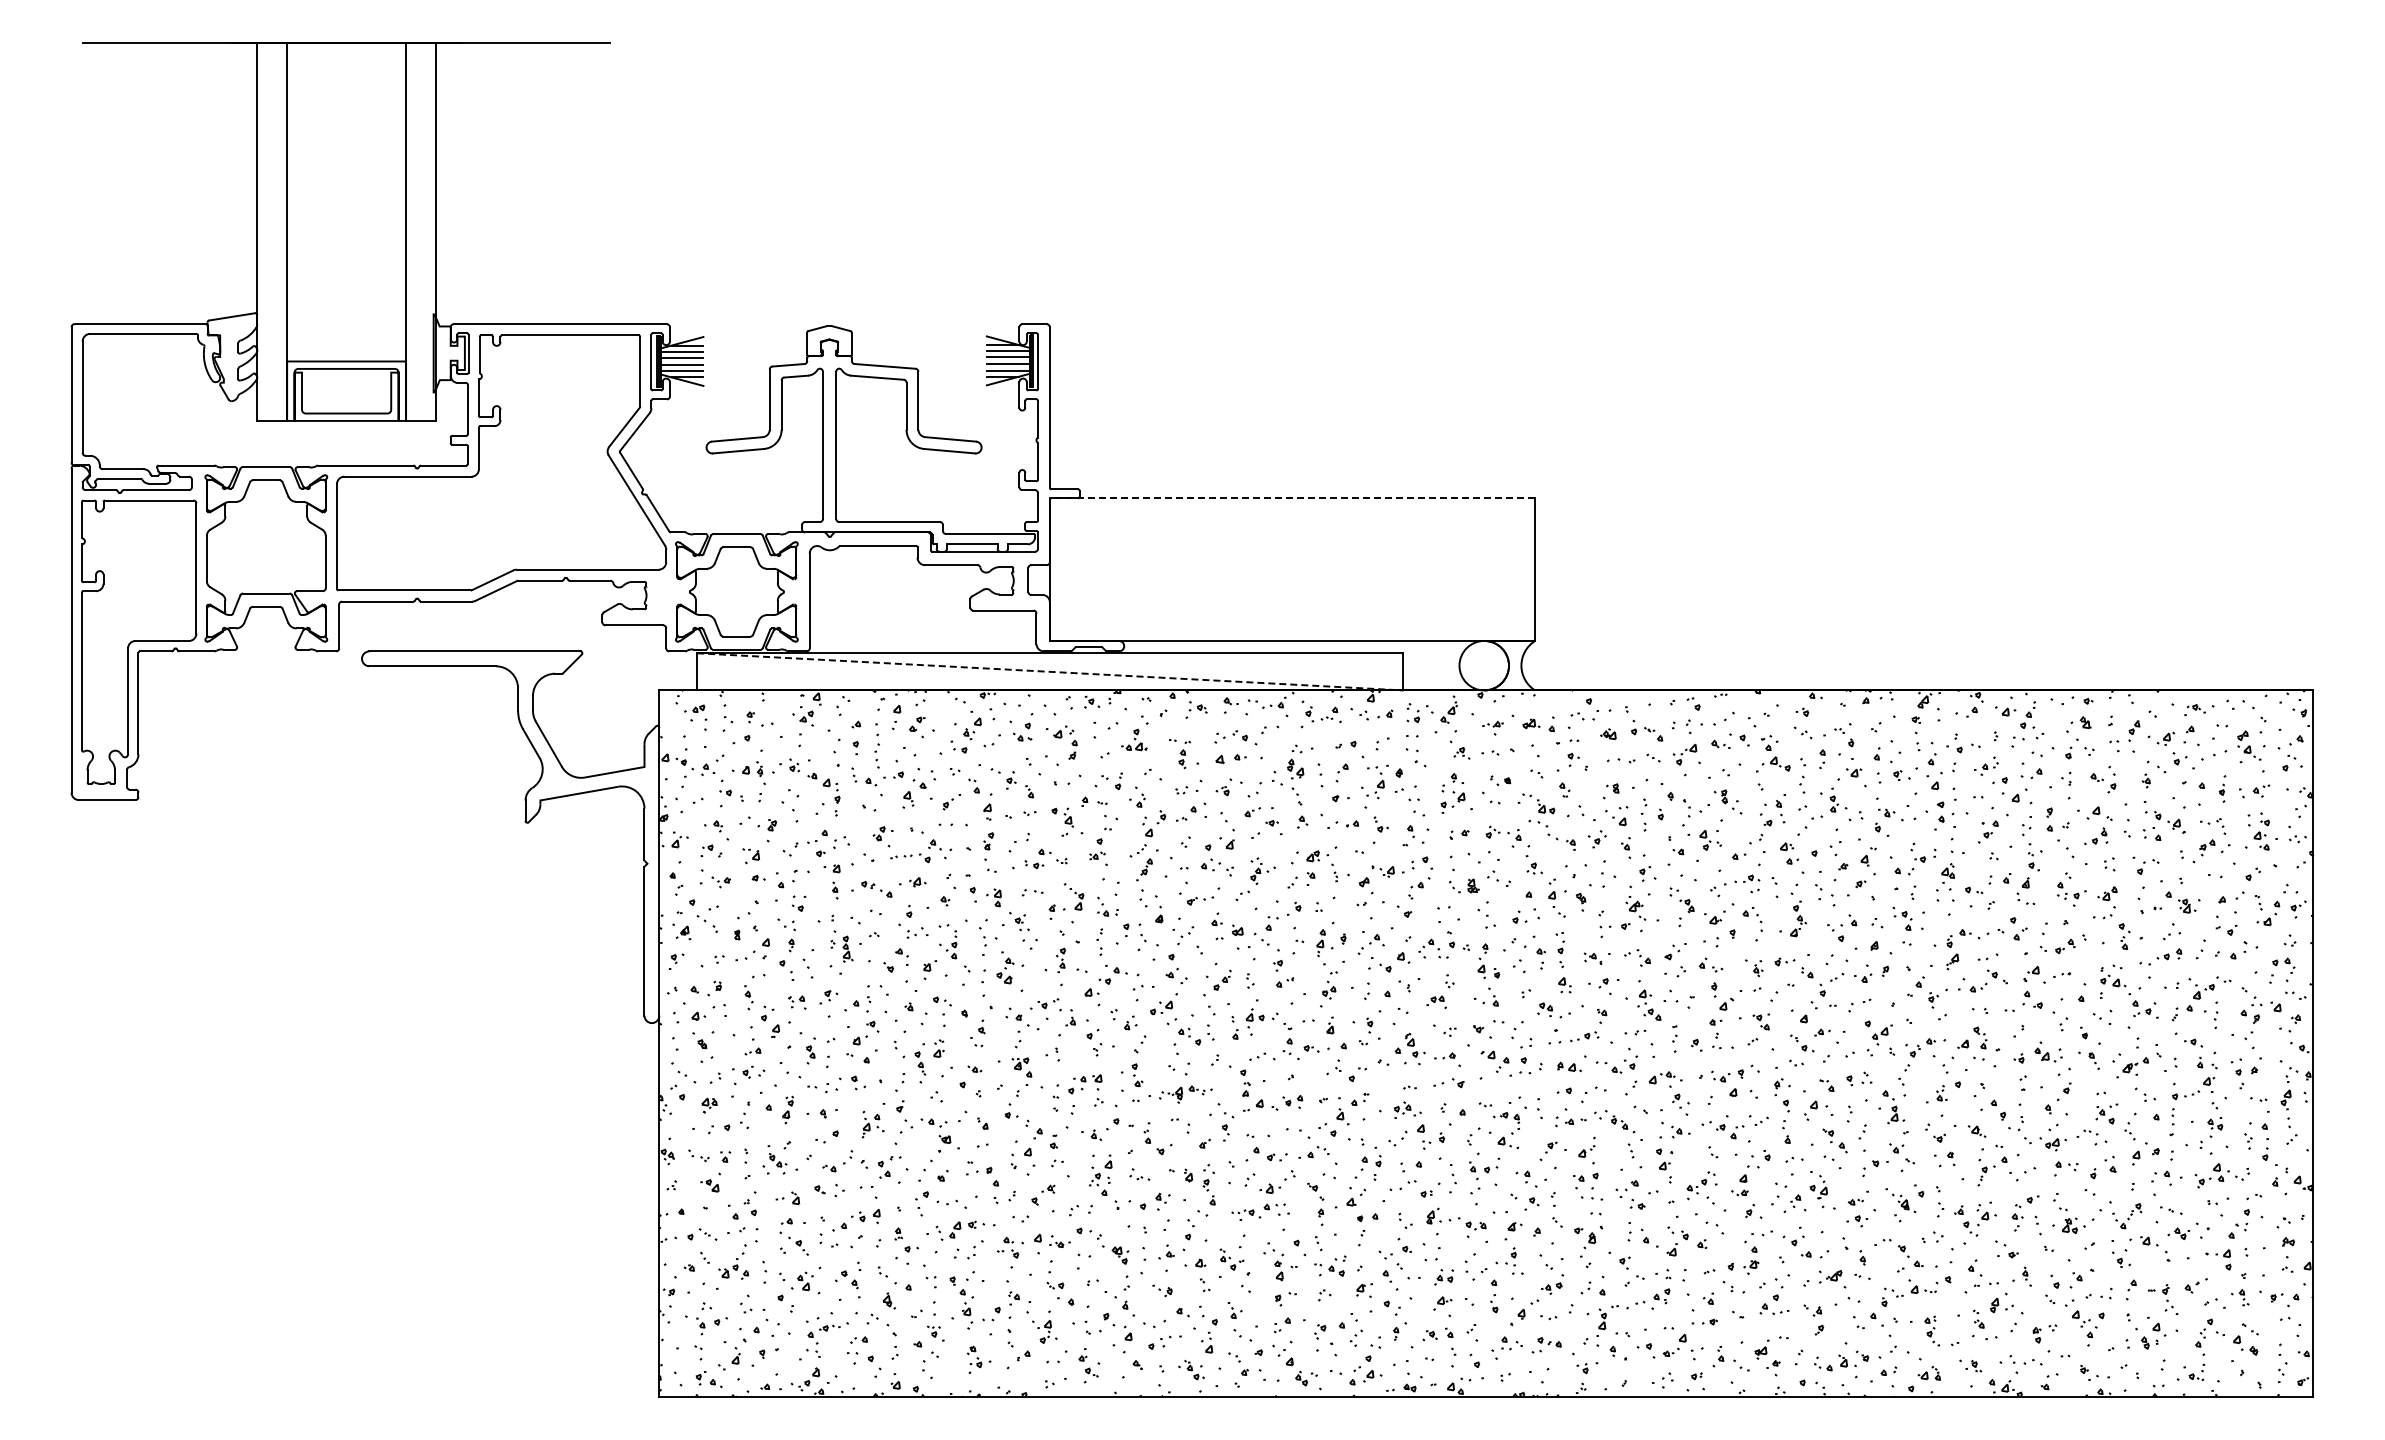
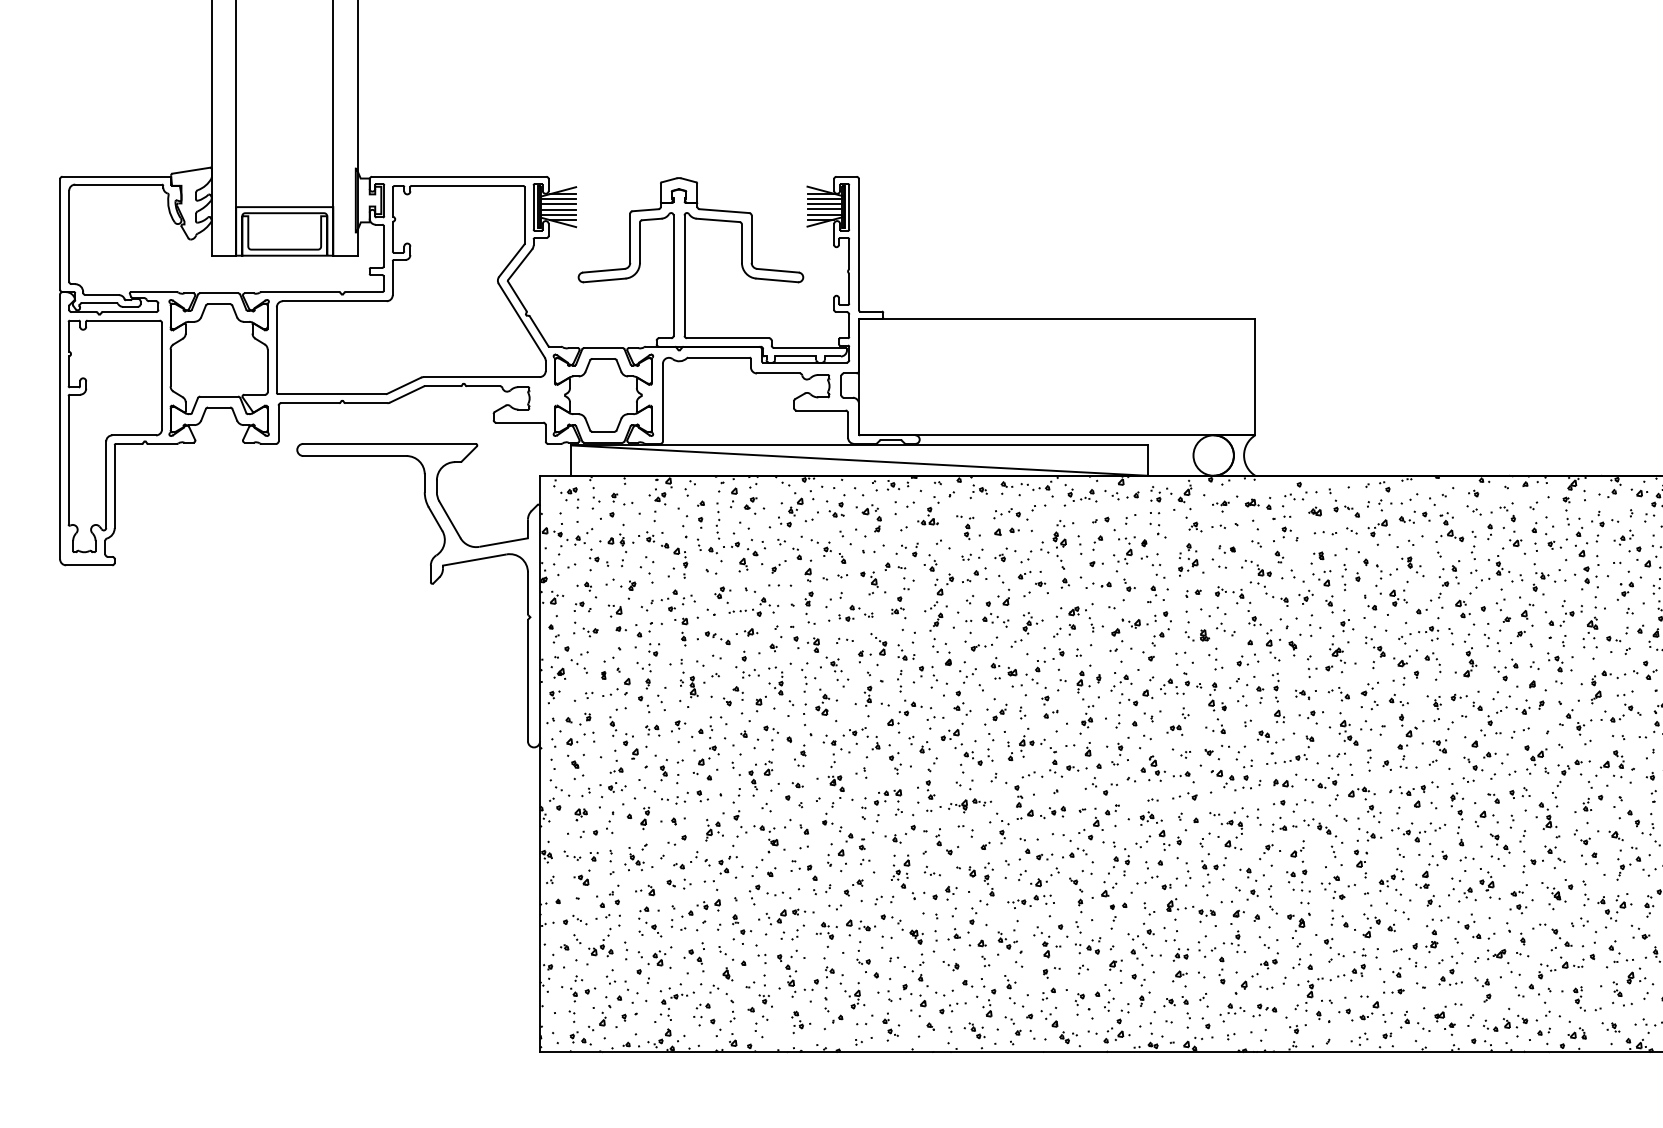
line: (1292, 498) -> (1057, 319), dashed -> solid
line: (1050, 671) -> (859, 460), dashed -> solid

